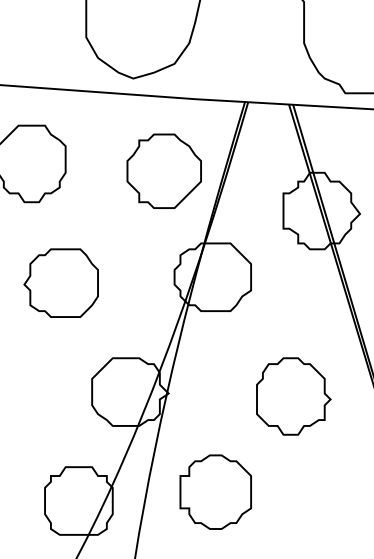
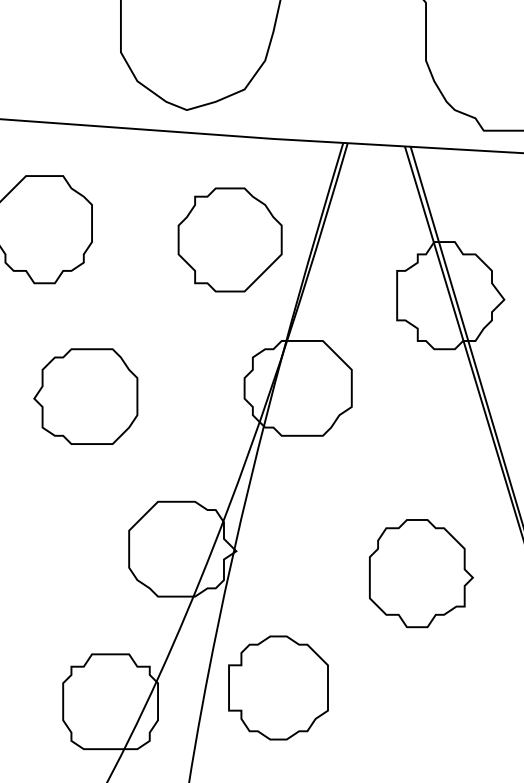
part: (293, 396) -> (420, 573), moved
part: (215, 491) -> (278, 687), moved

